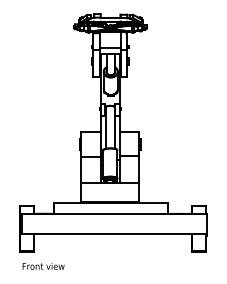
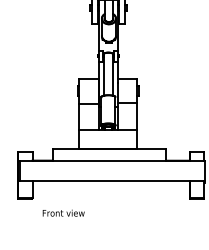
text: (43, 266) -> (63, 213), moved

